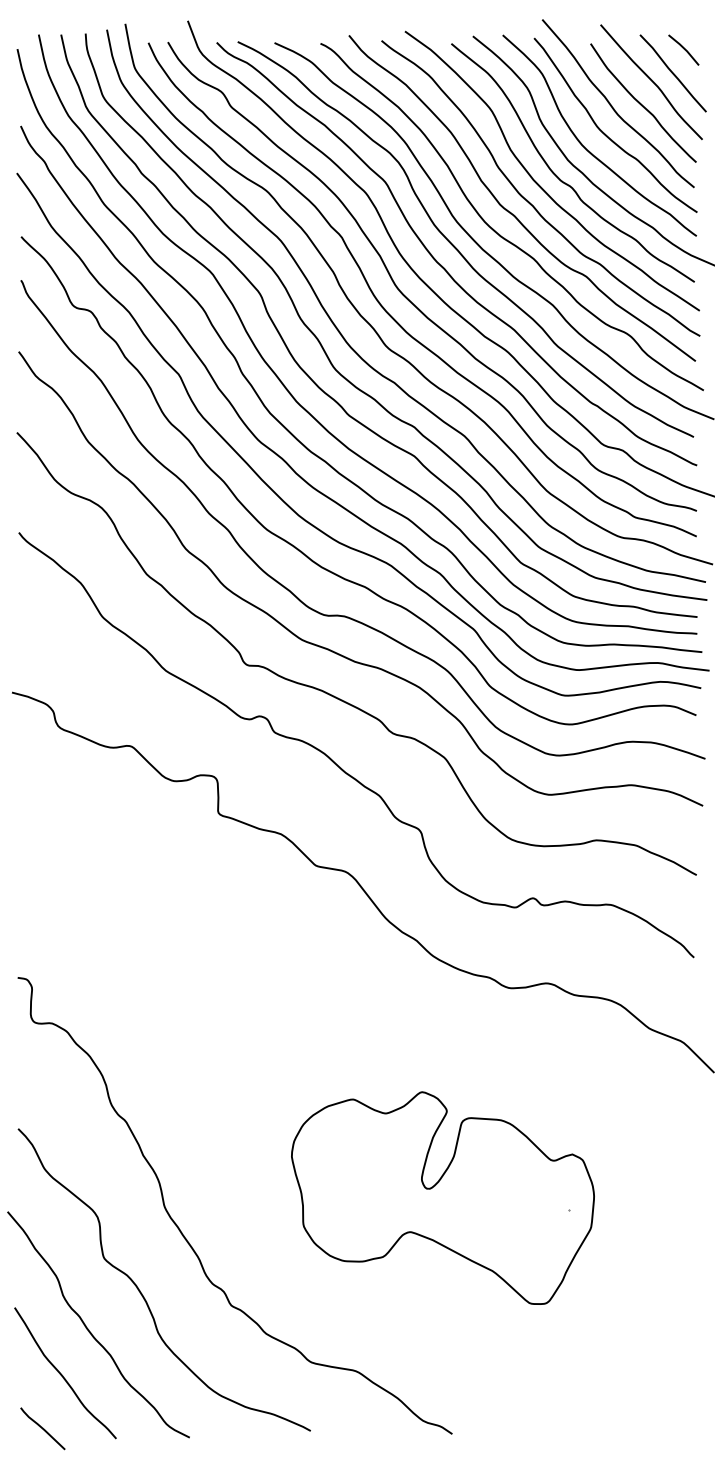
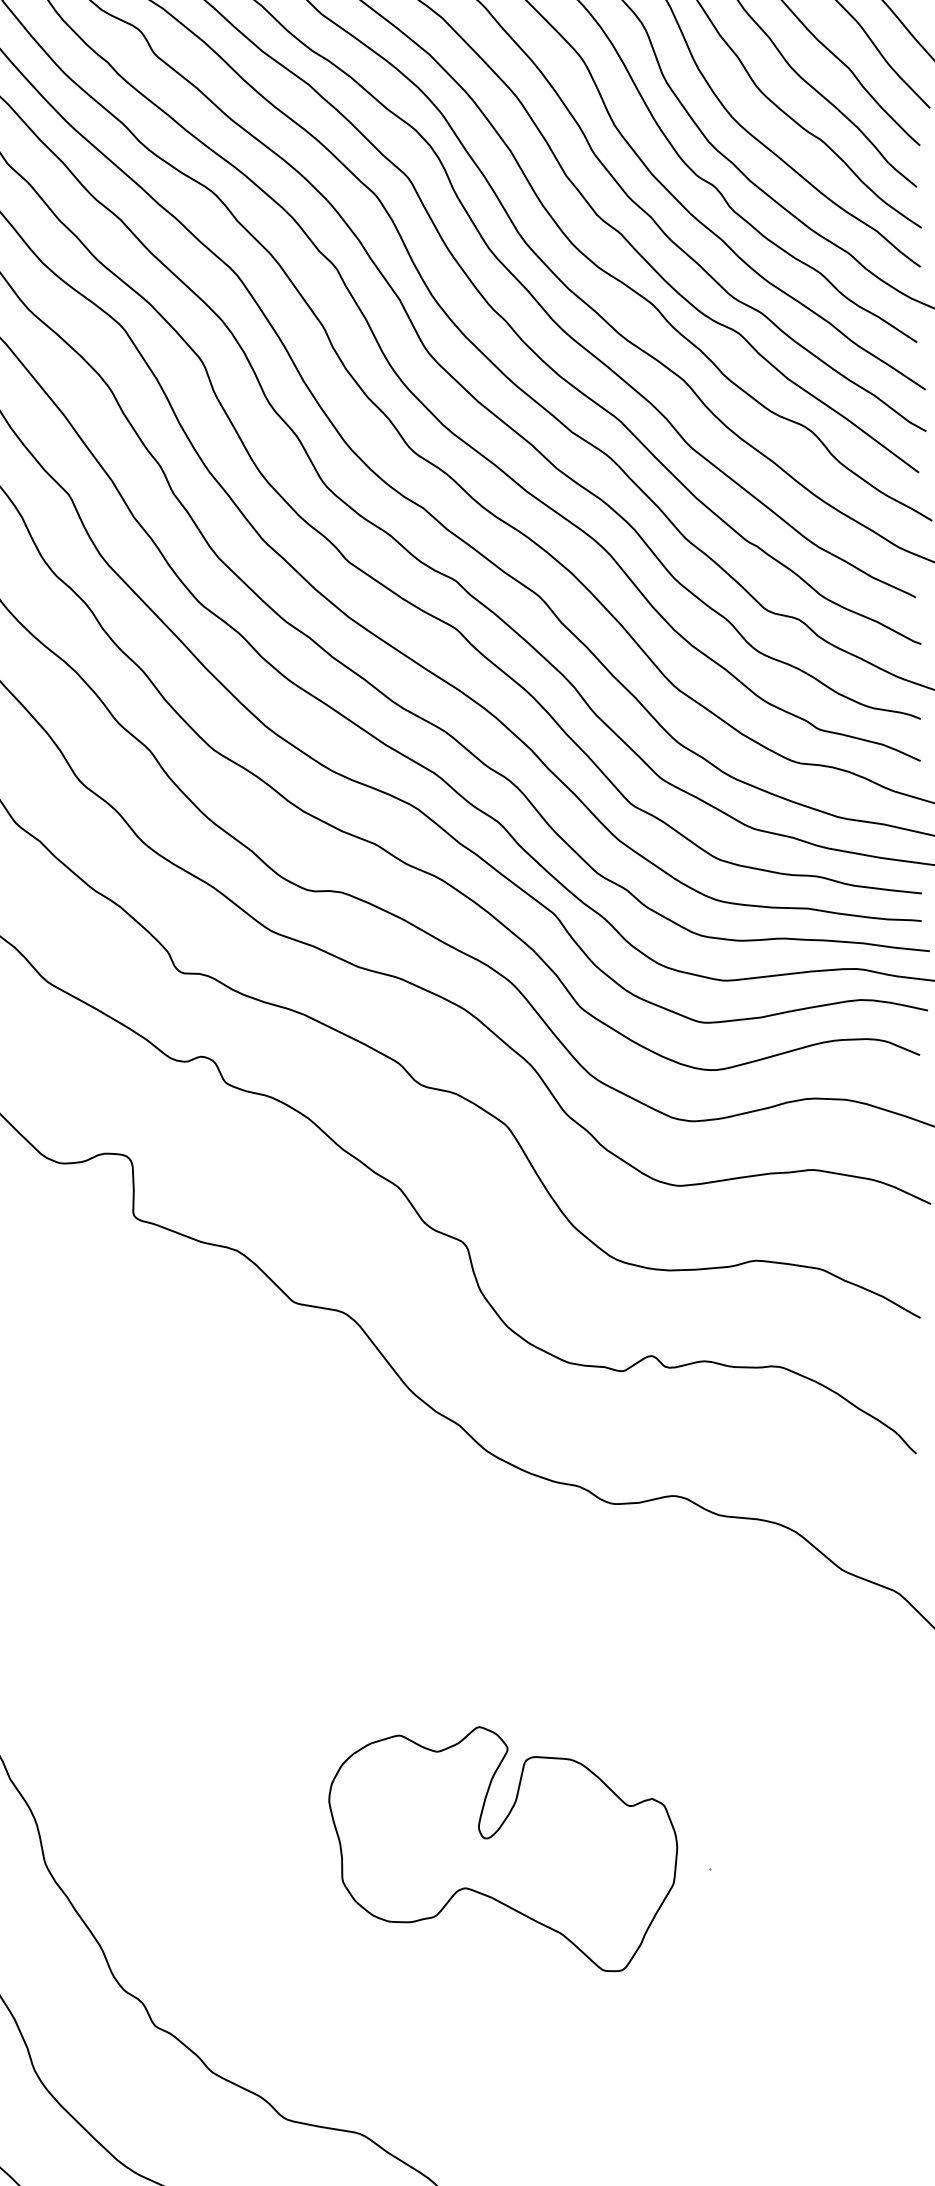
part: (442, 1197) -> (502, 1848), size x0.7

